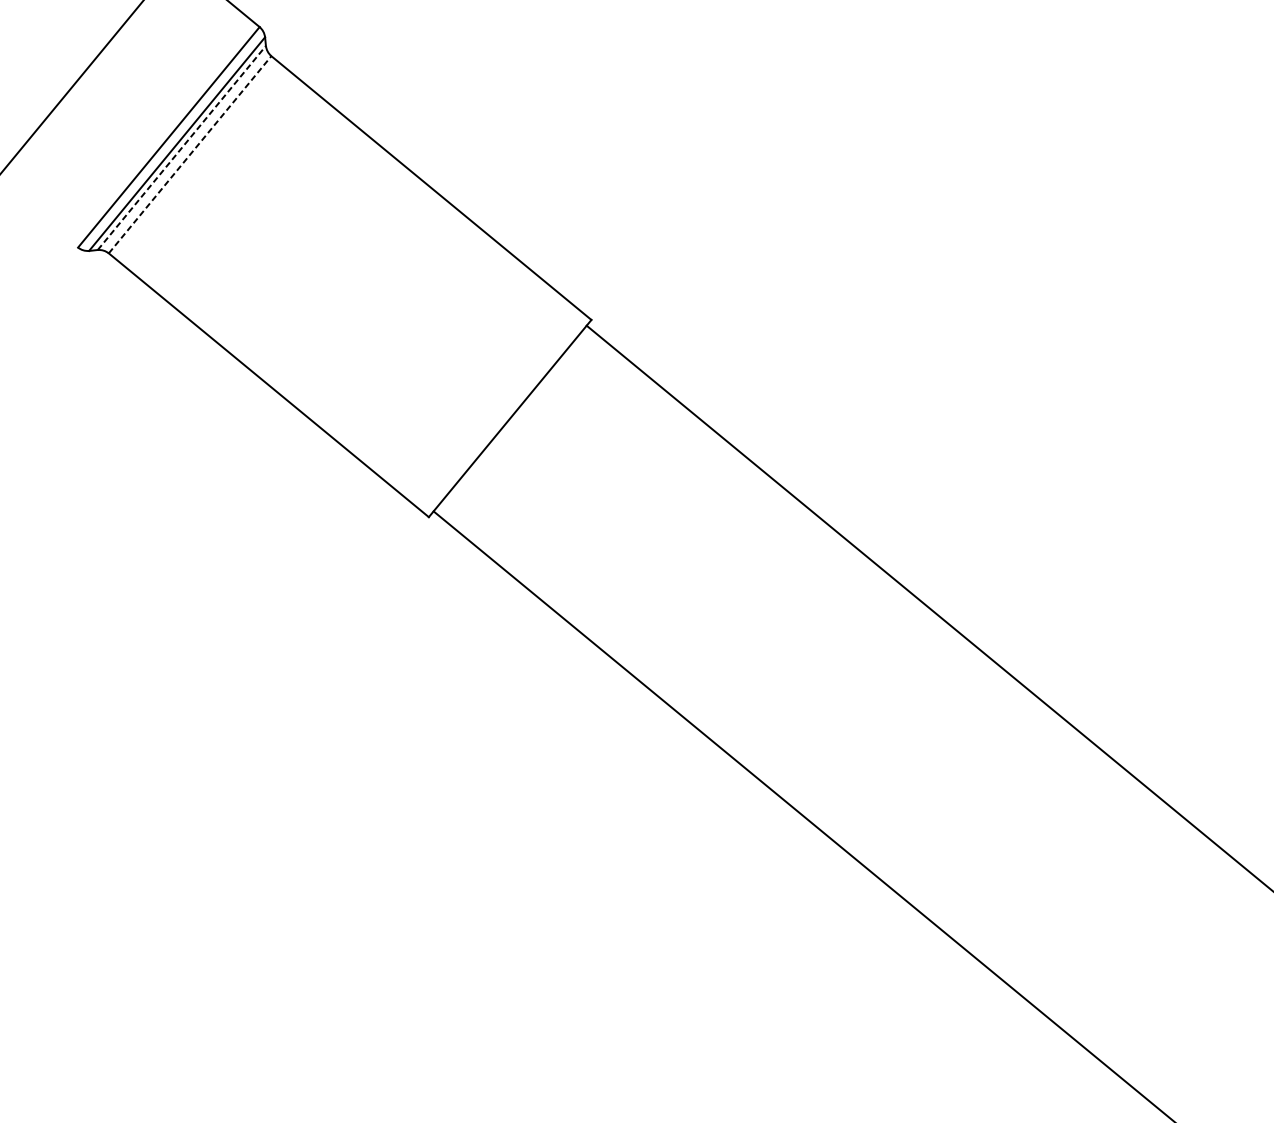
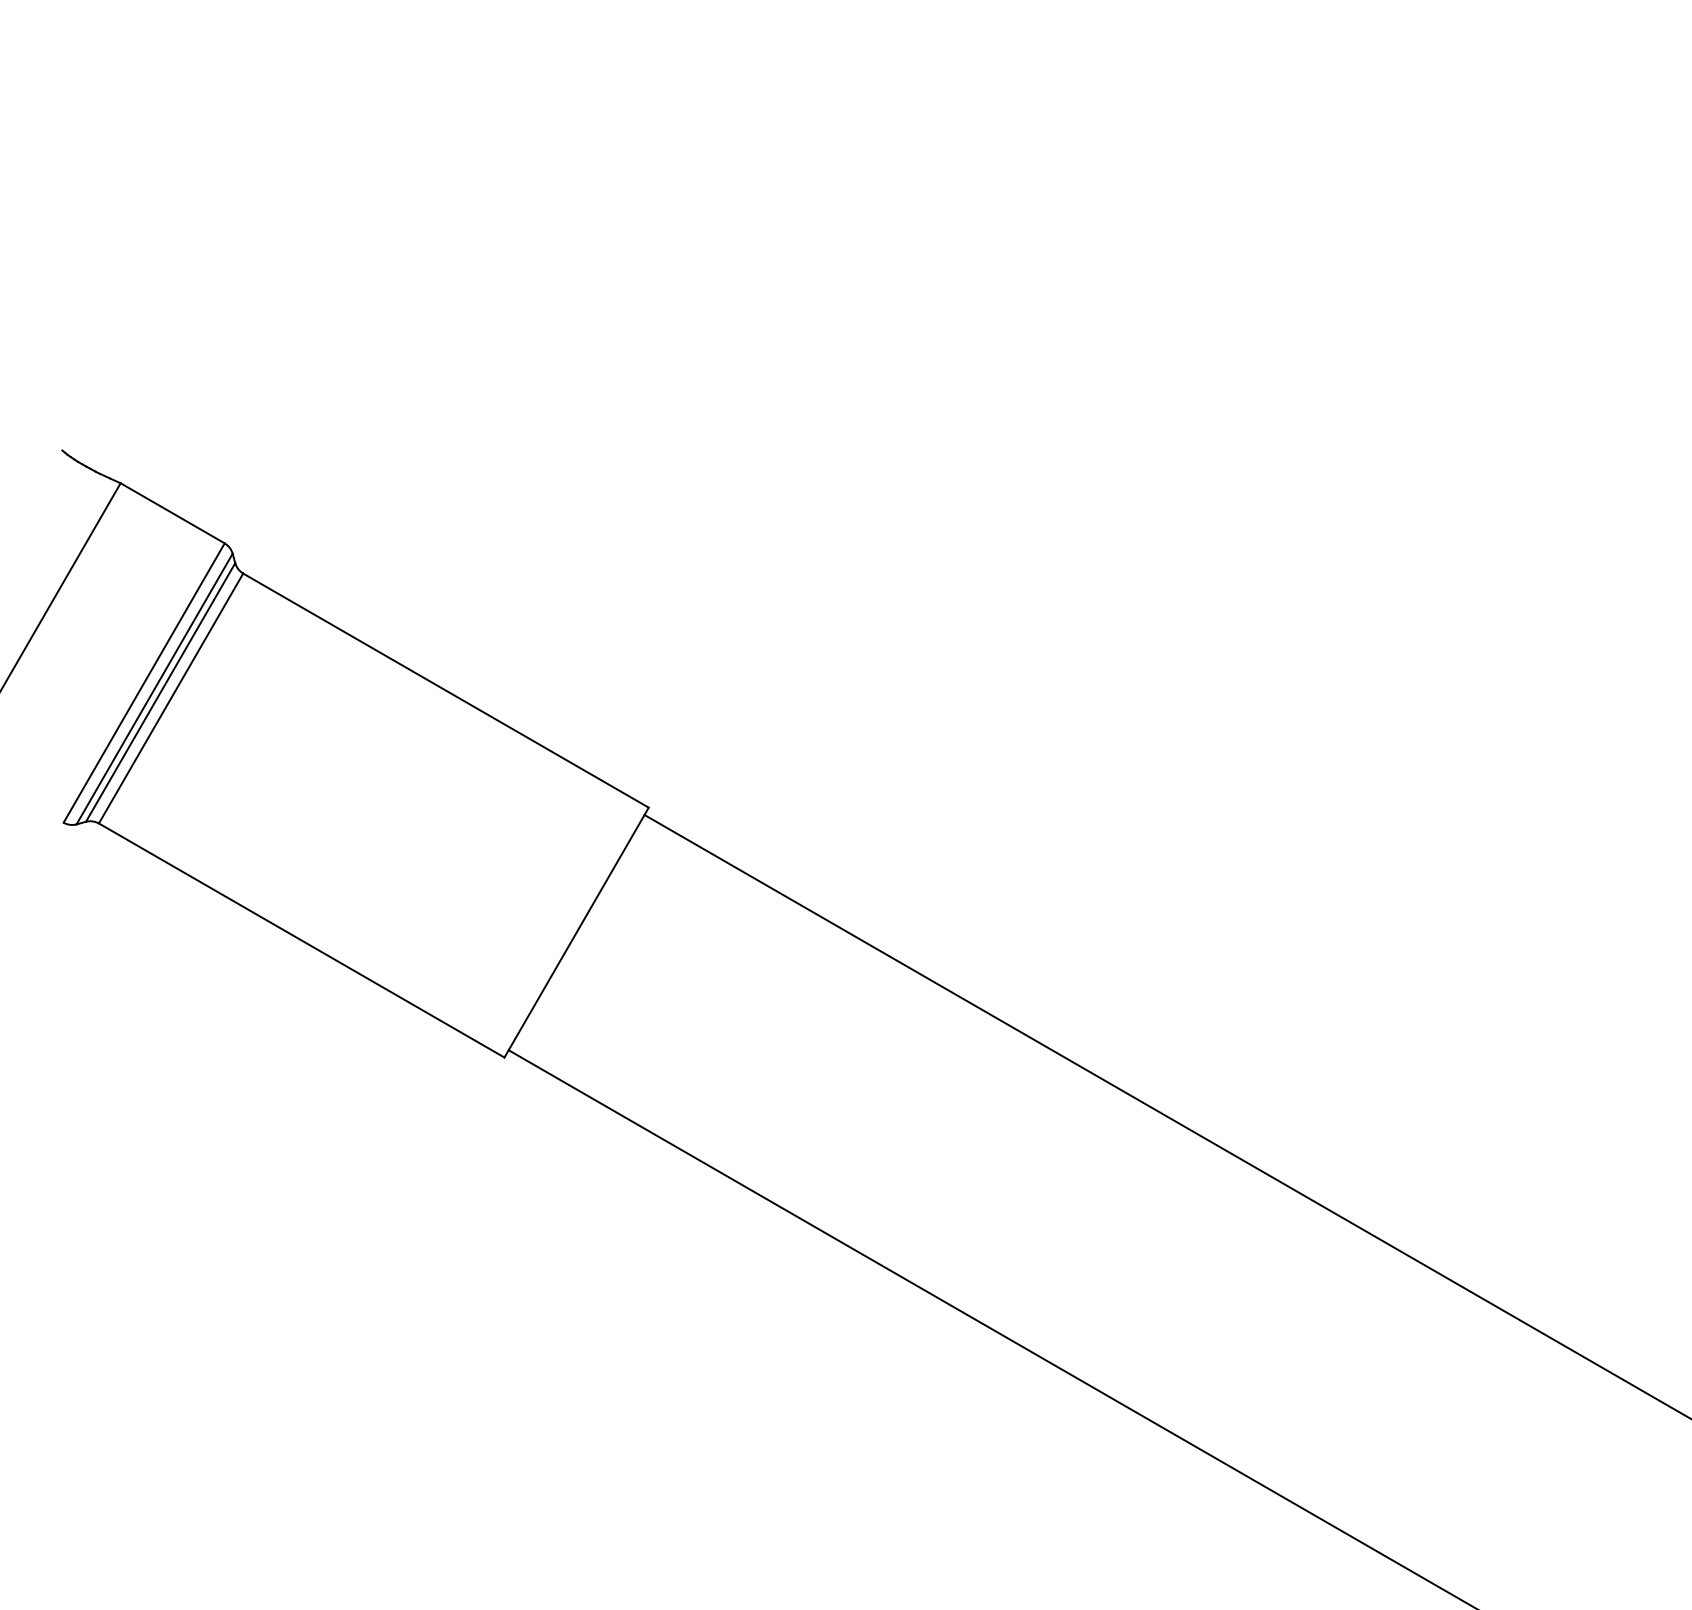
line: (181, 147) -> (160, 692), dashed -> solid
line: (190, 154) -> (171, 698), dashed -> solid

